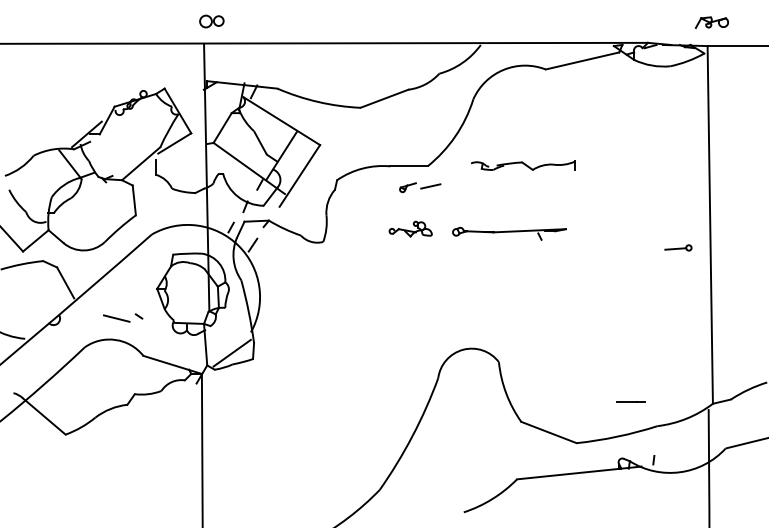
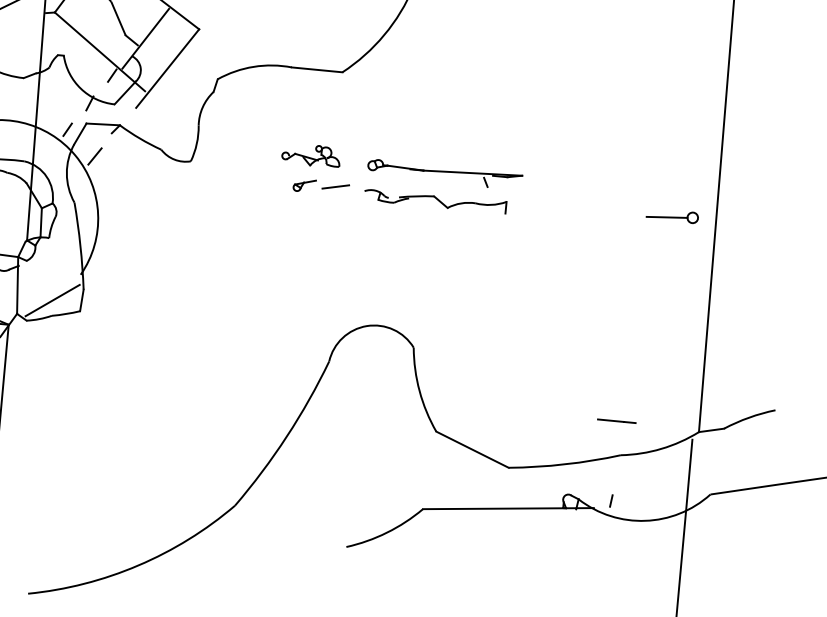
part: (523, 165) -> (435, 200), moved
part: (420, 187) -> (321, 187), moved
part: (678, 247) -> (672, 215), size x1.43
line: (630, 401) -> (615, 420), moved

